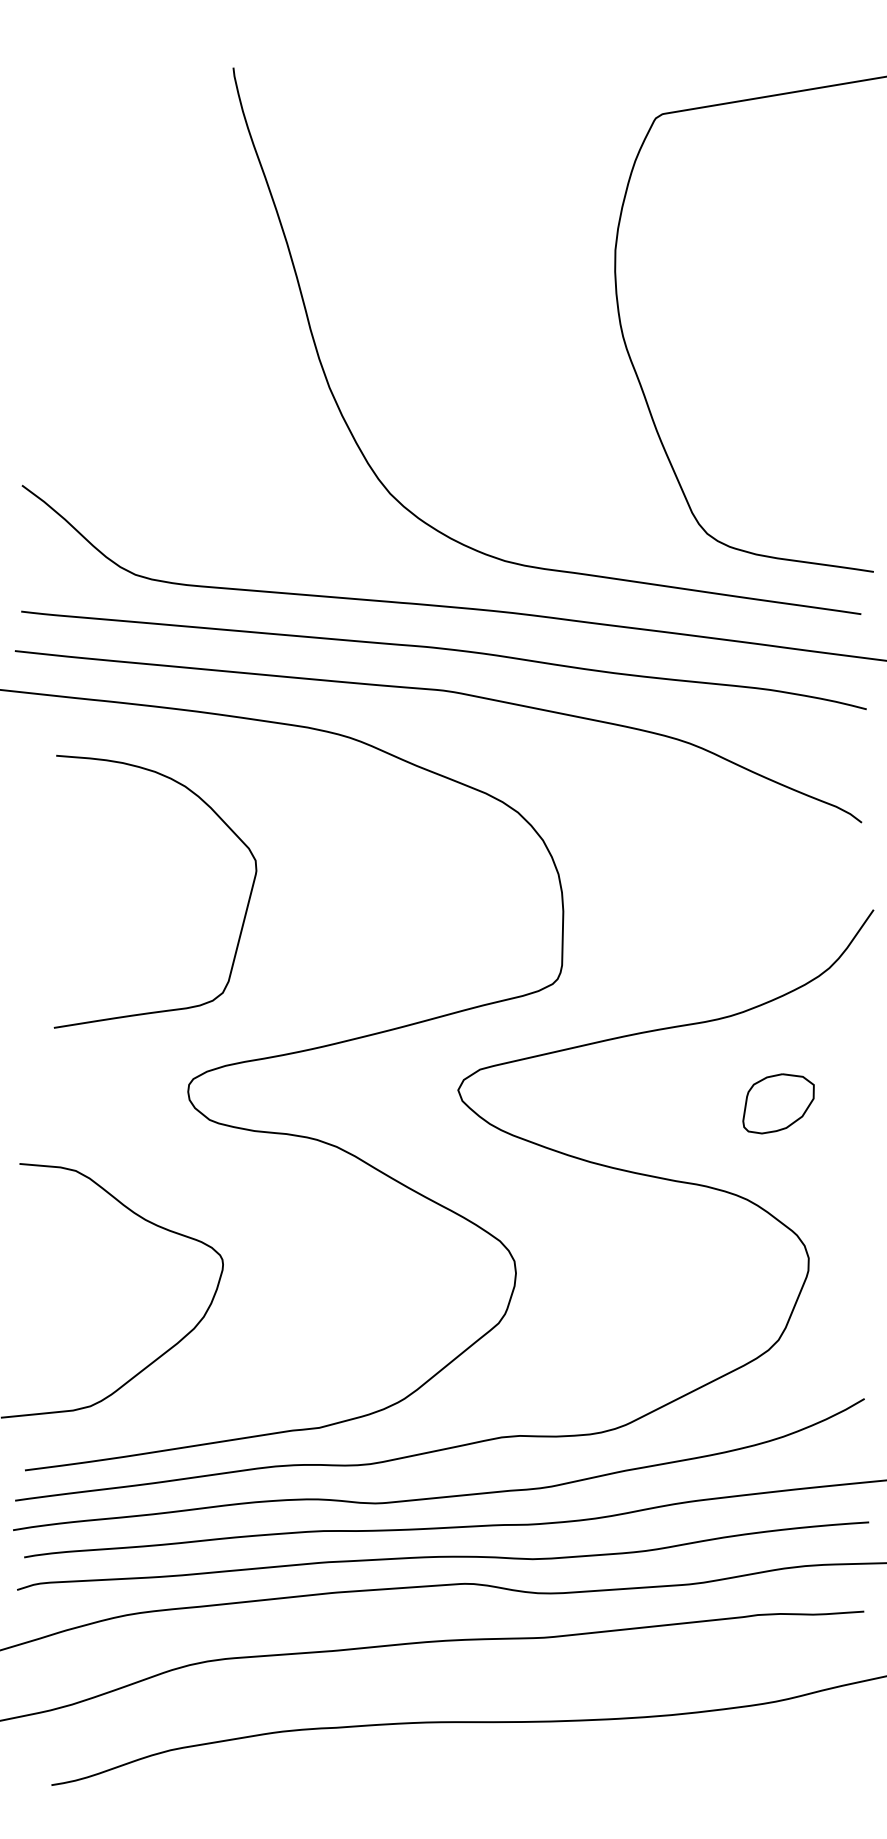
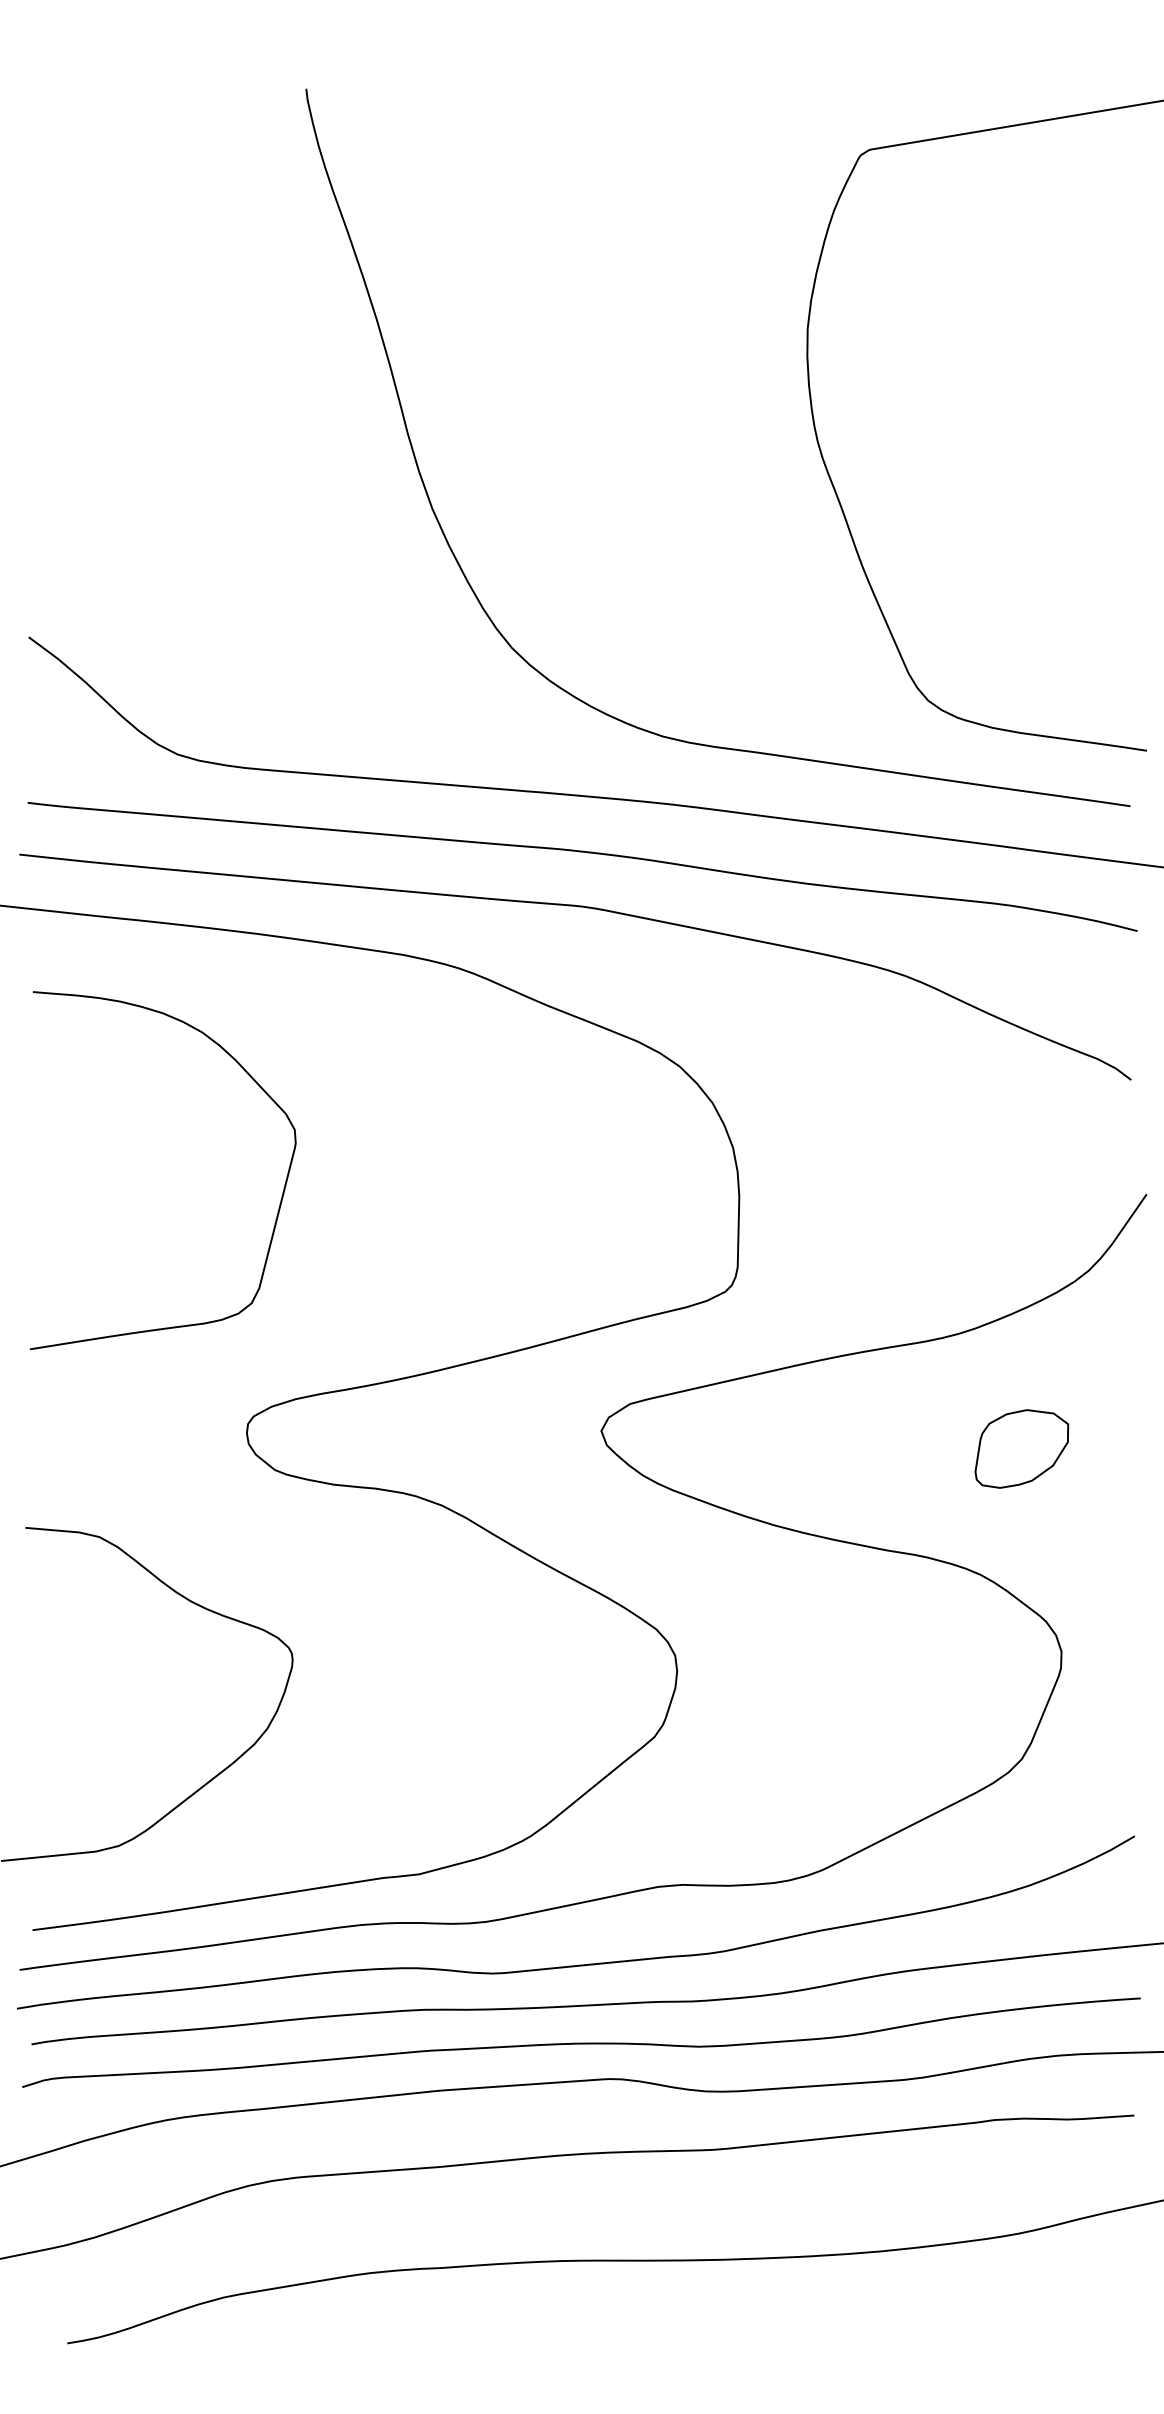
curve: (244, 914) -> (280, 1200), moved

